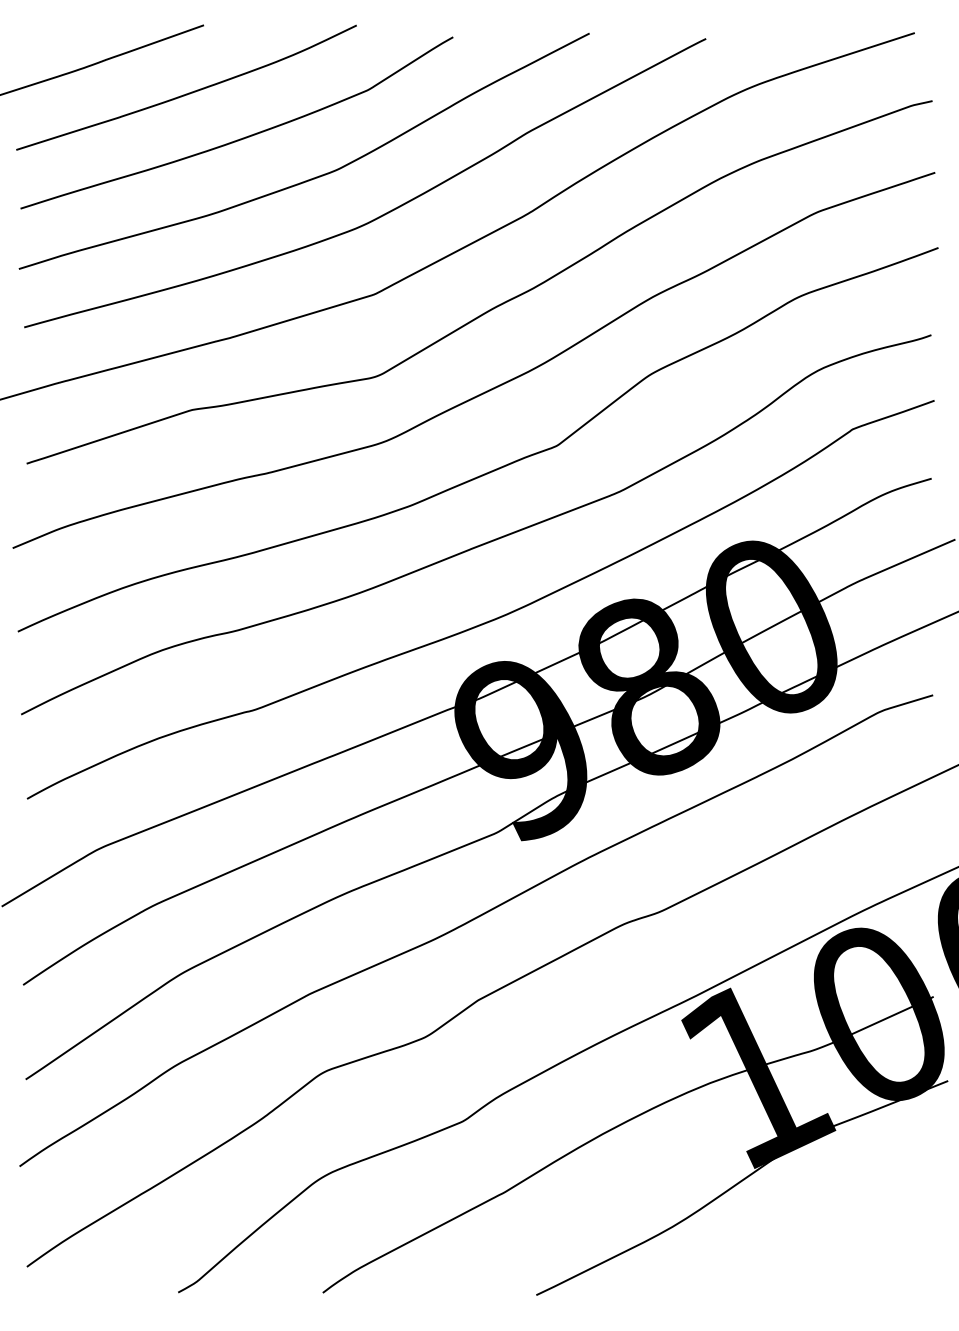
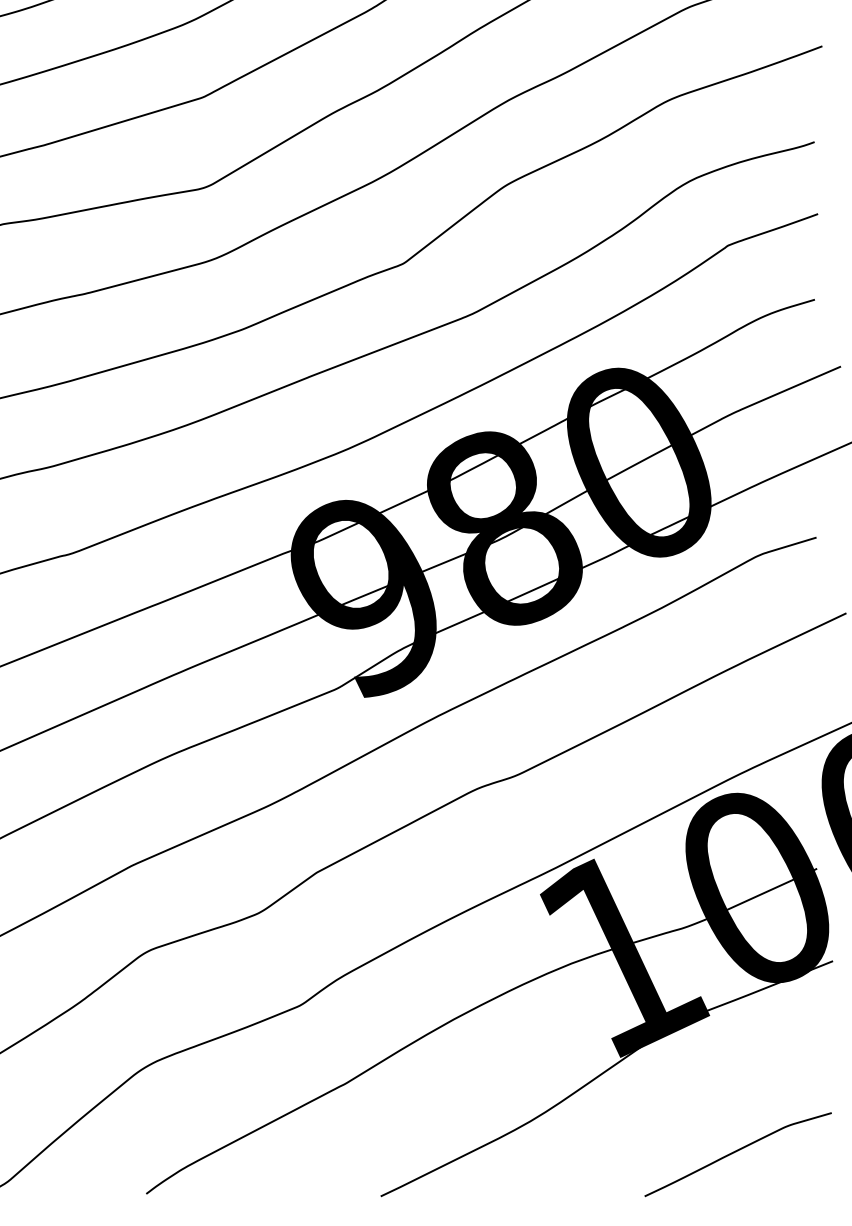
curve: (861, 1254) -> (737, 1151), added

